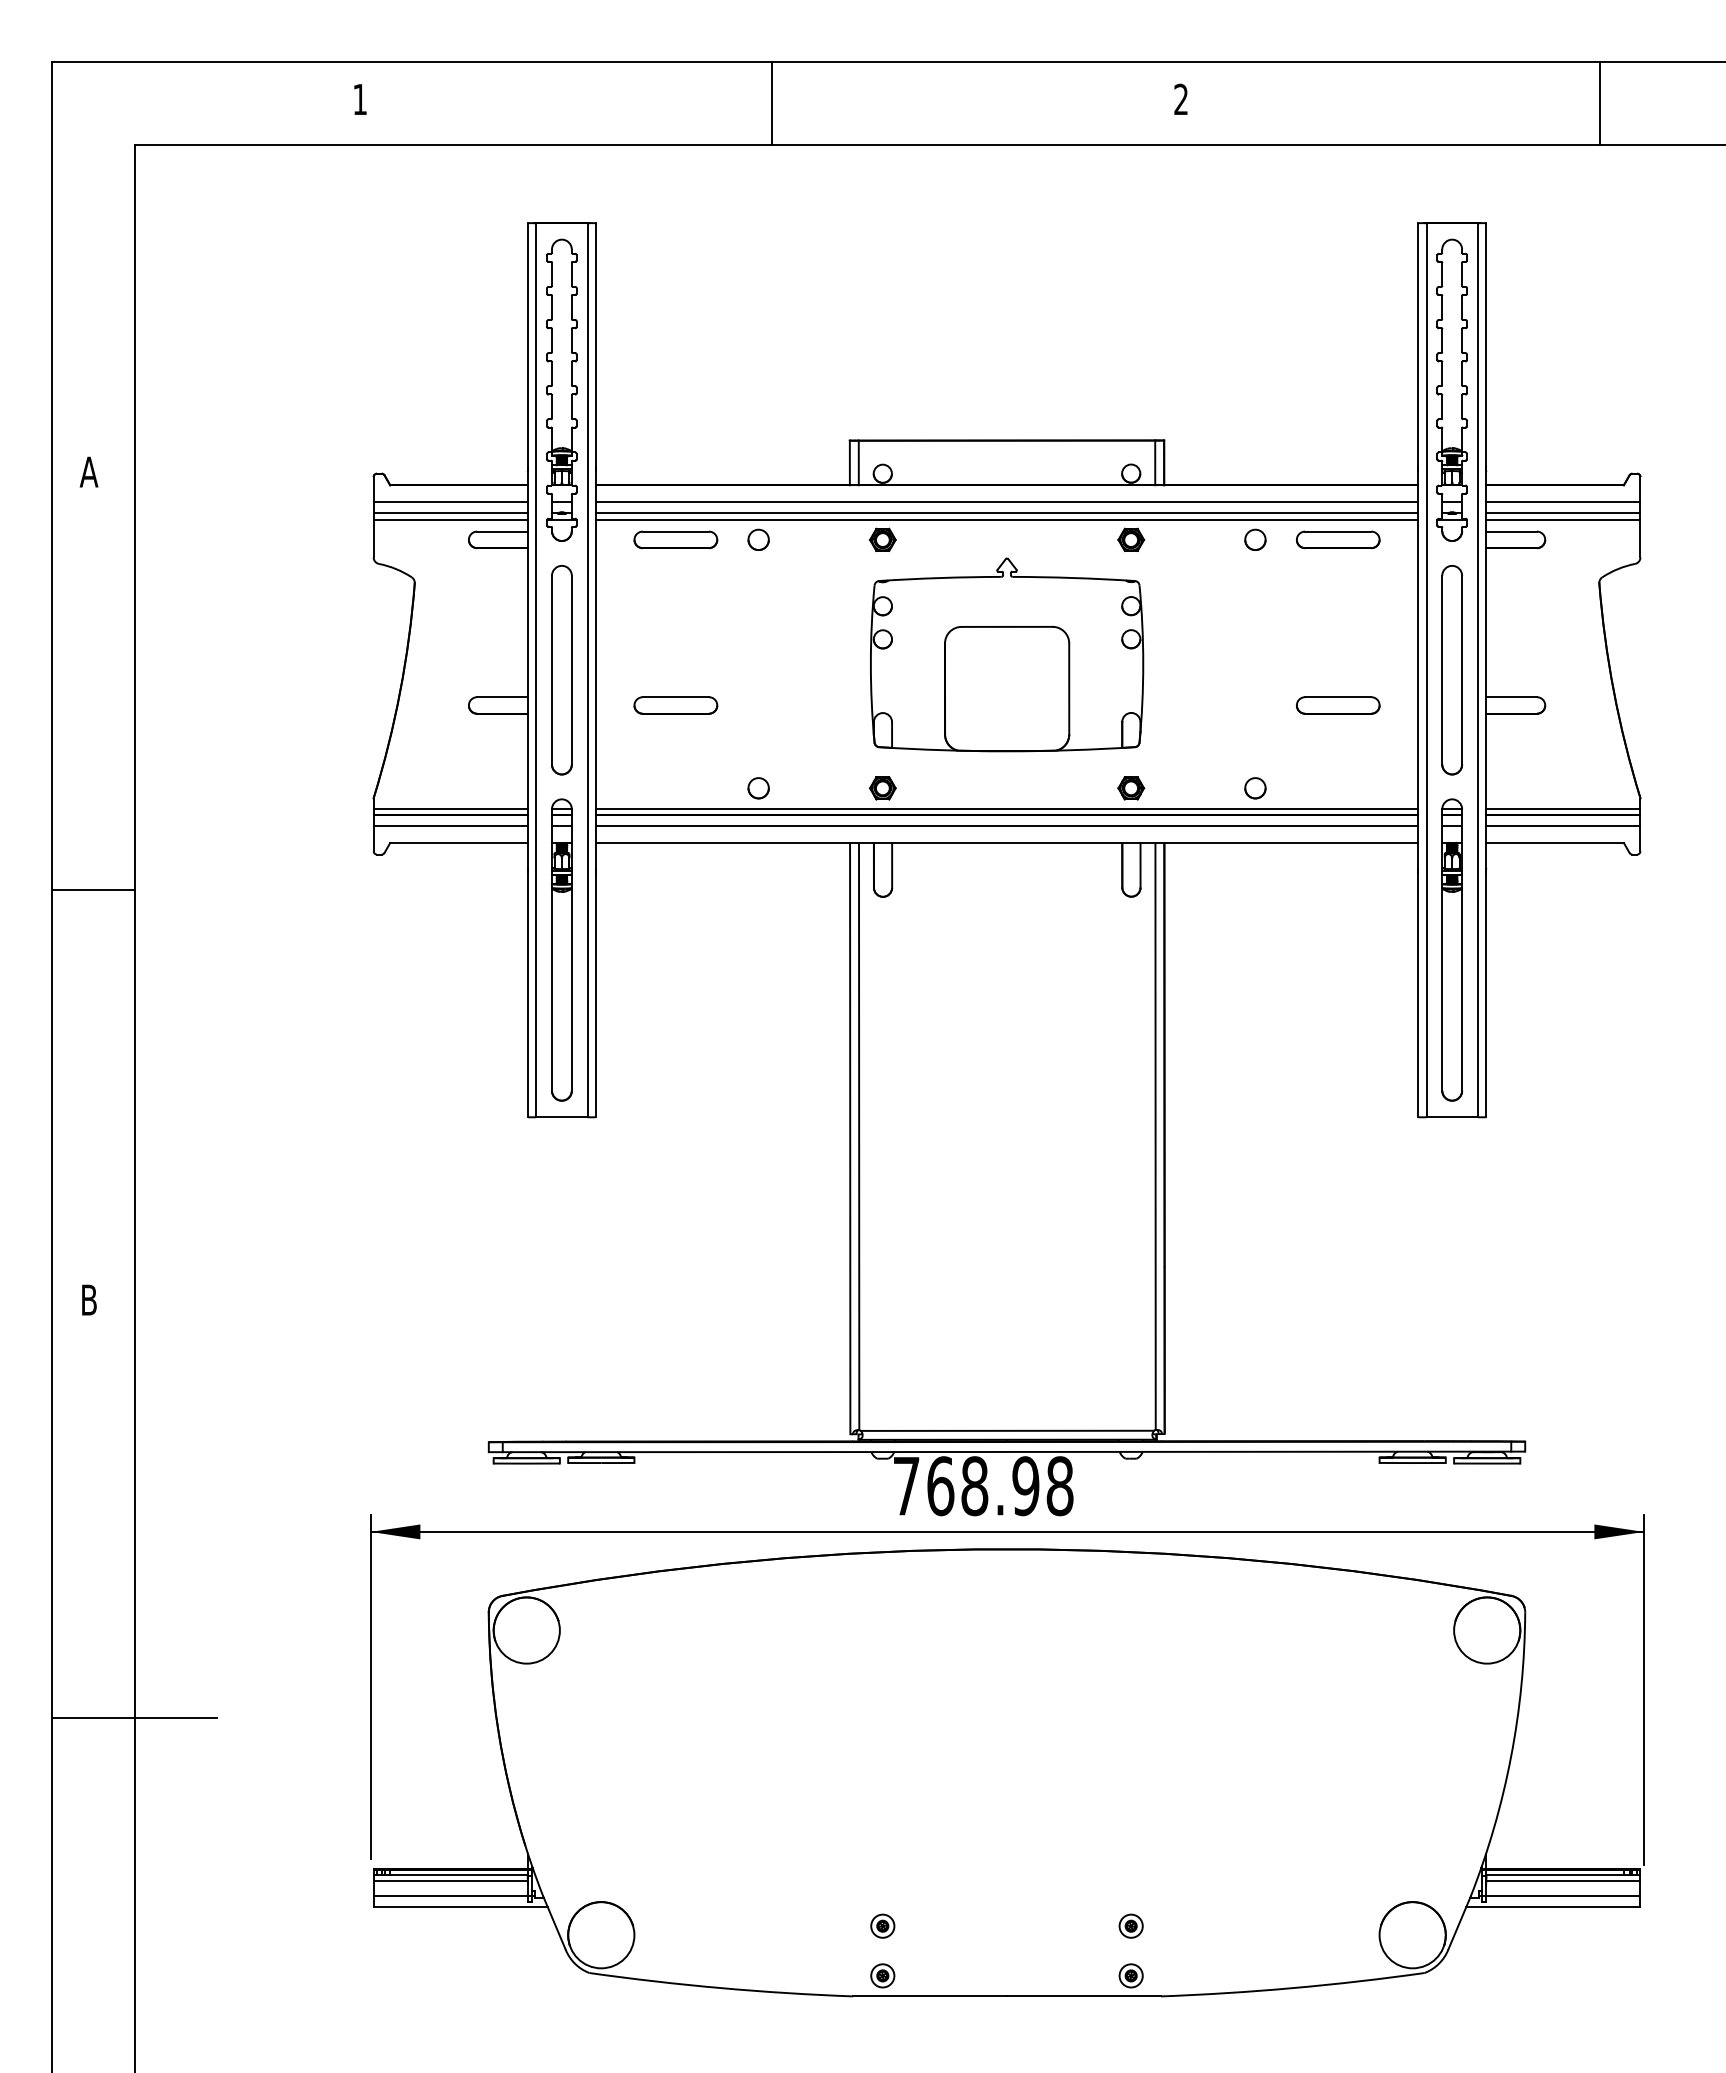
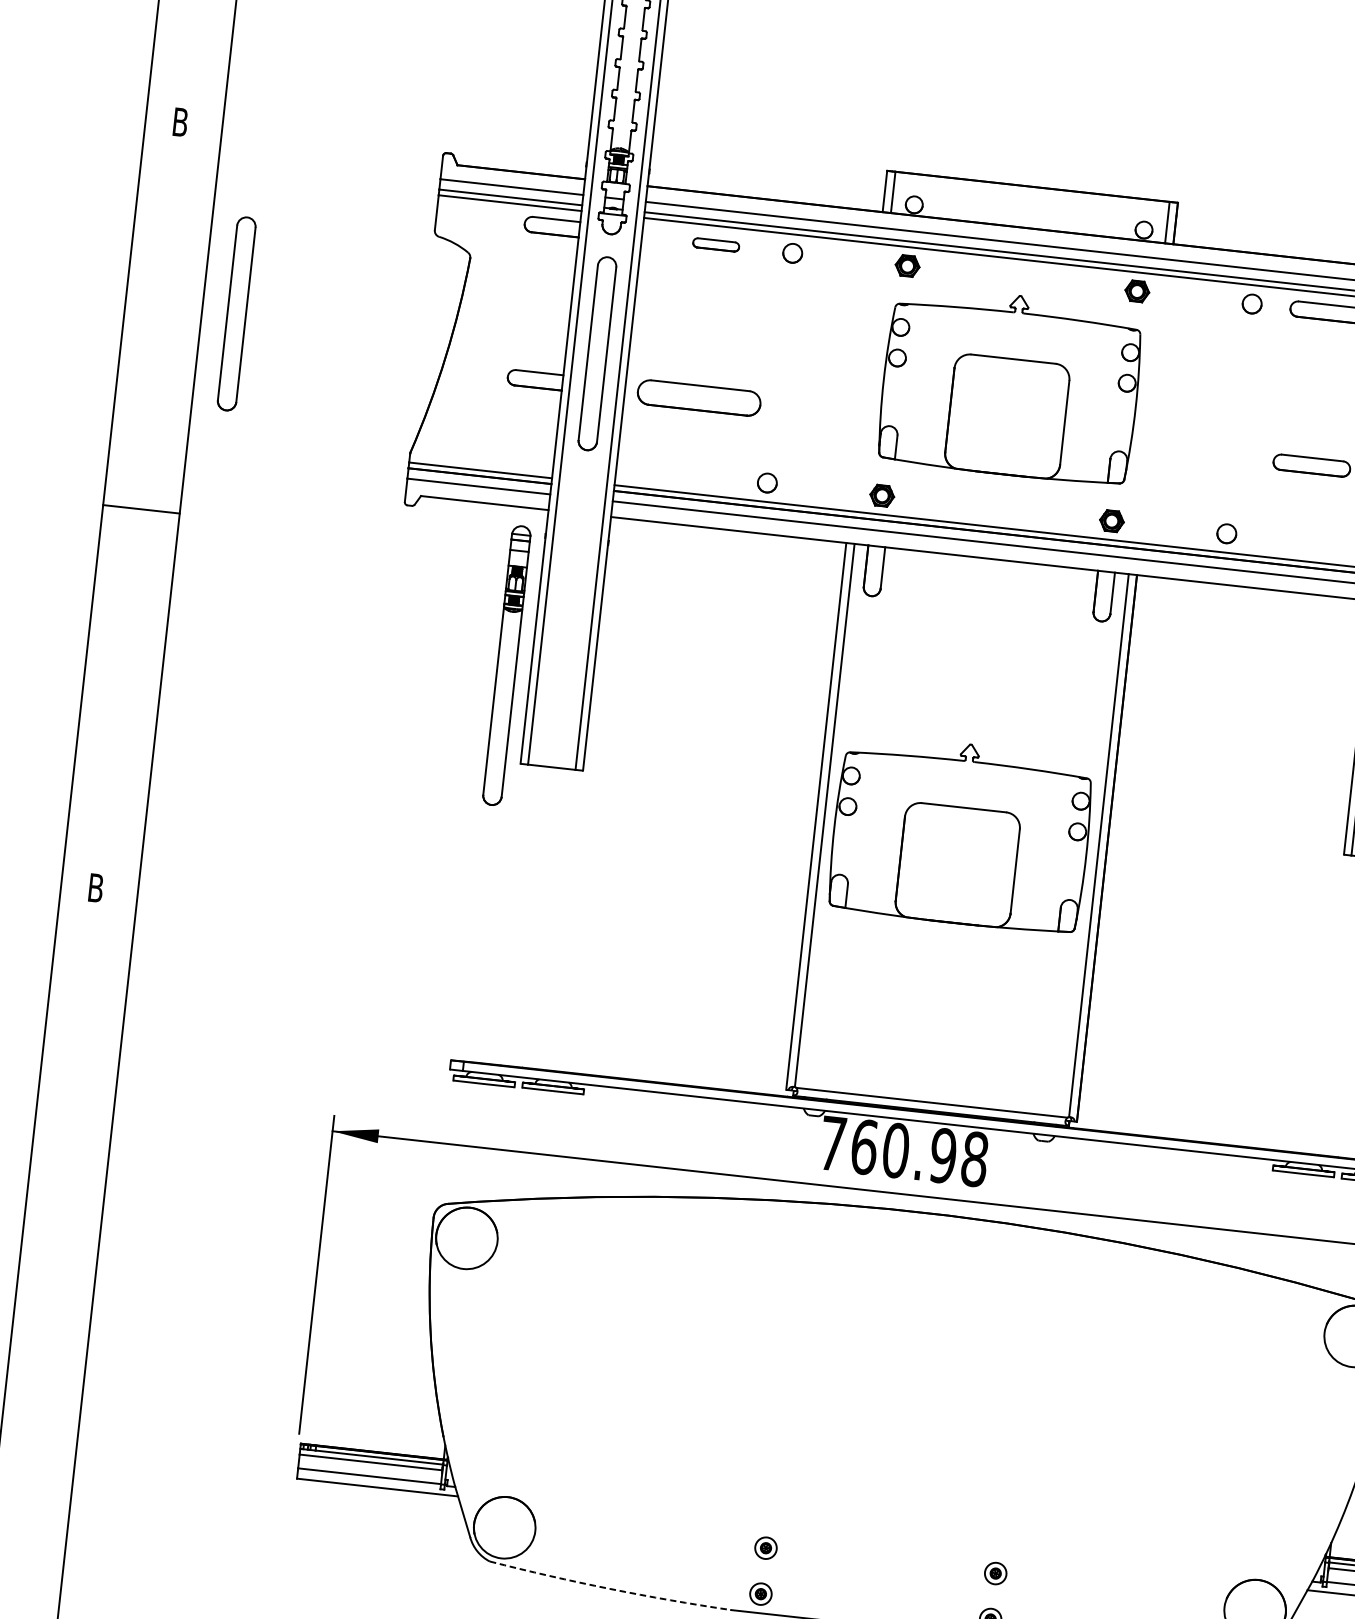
text: (88, 471) -> (179, 121), A -> B
part: (675, 539) -> (715, 244), size x0.6
part: (171, 670) -> (236, 314), added
part: (675, 705) -> (698, 398), size x1.6
part: (561, 949) -> (506, 665), moved
part: (1007, 1139) -> (961, 833), added
text: (974, 1485) -> (895, 1149), 768.98 -> 760.98
line: (134, 1718) -> (95, 1279), removed
arc: (720, 1988) -> (609, 1589), solid -> dashed

